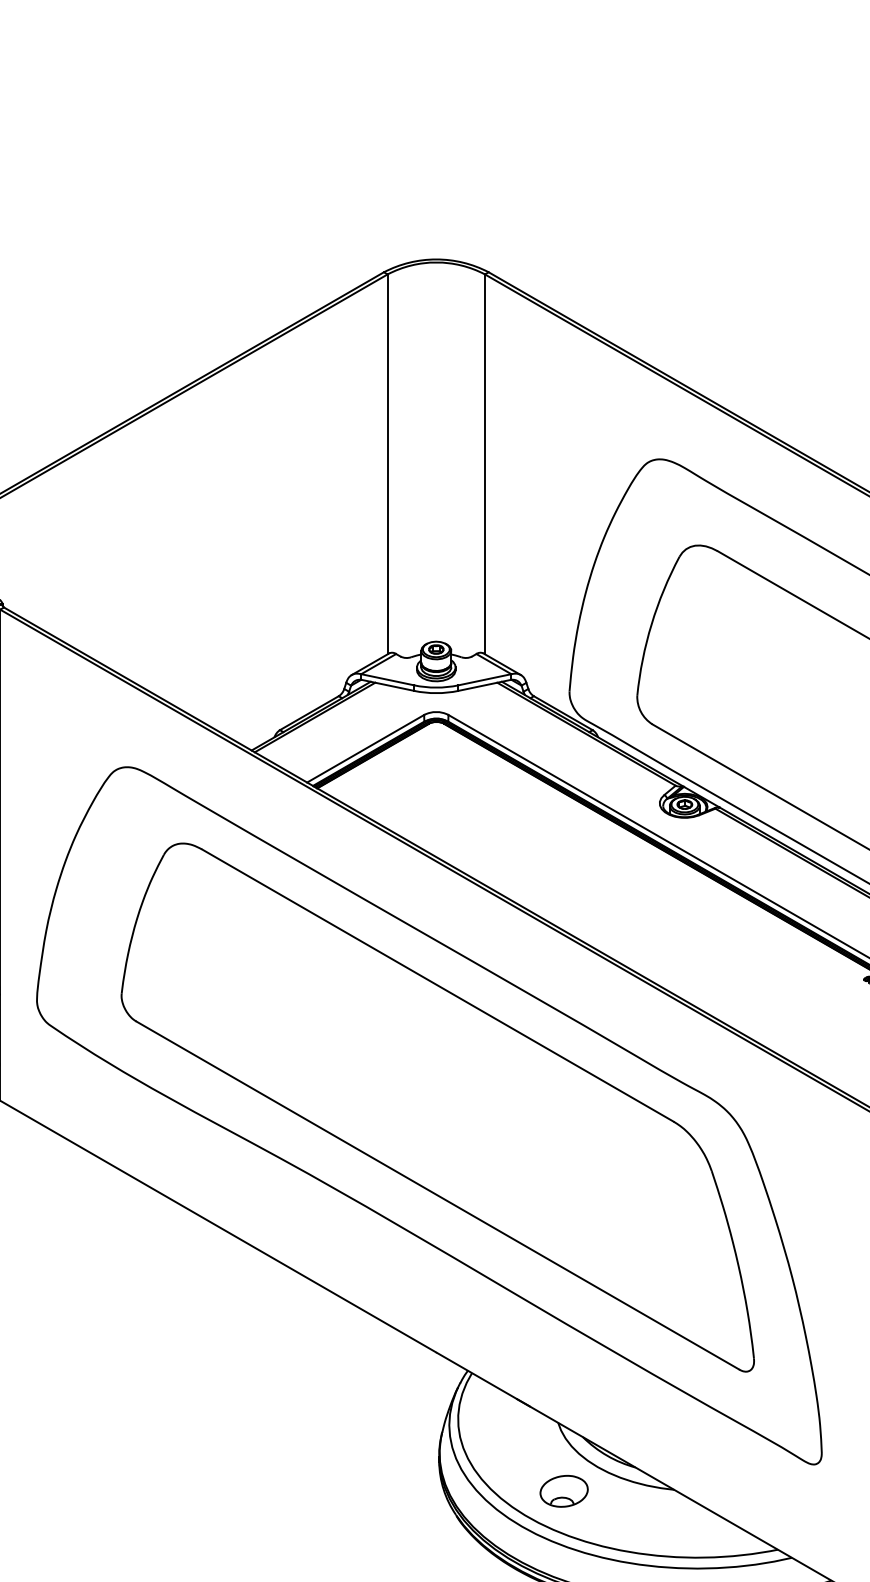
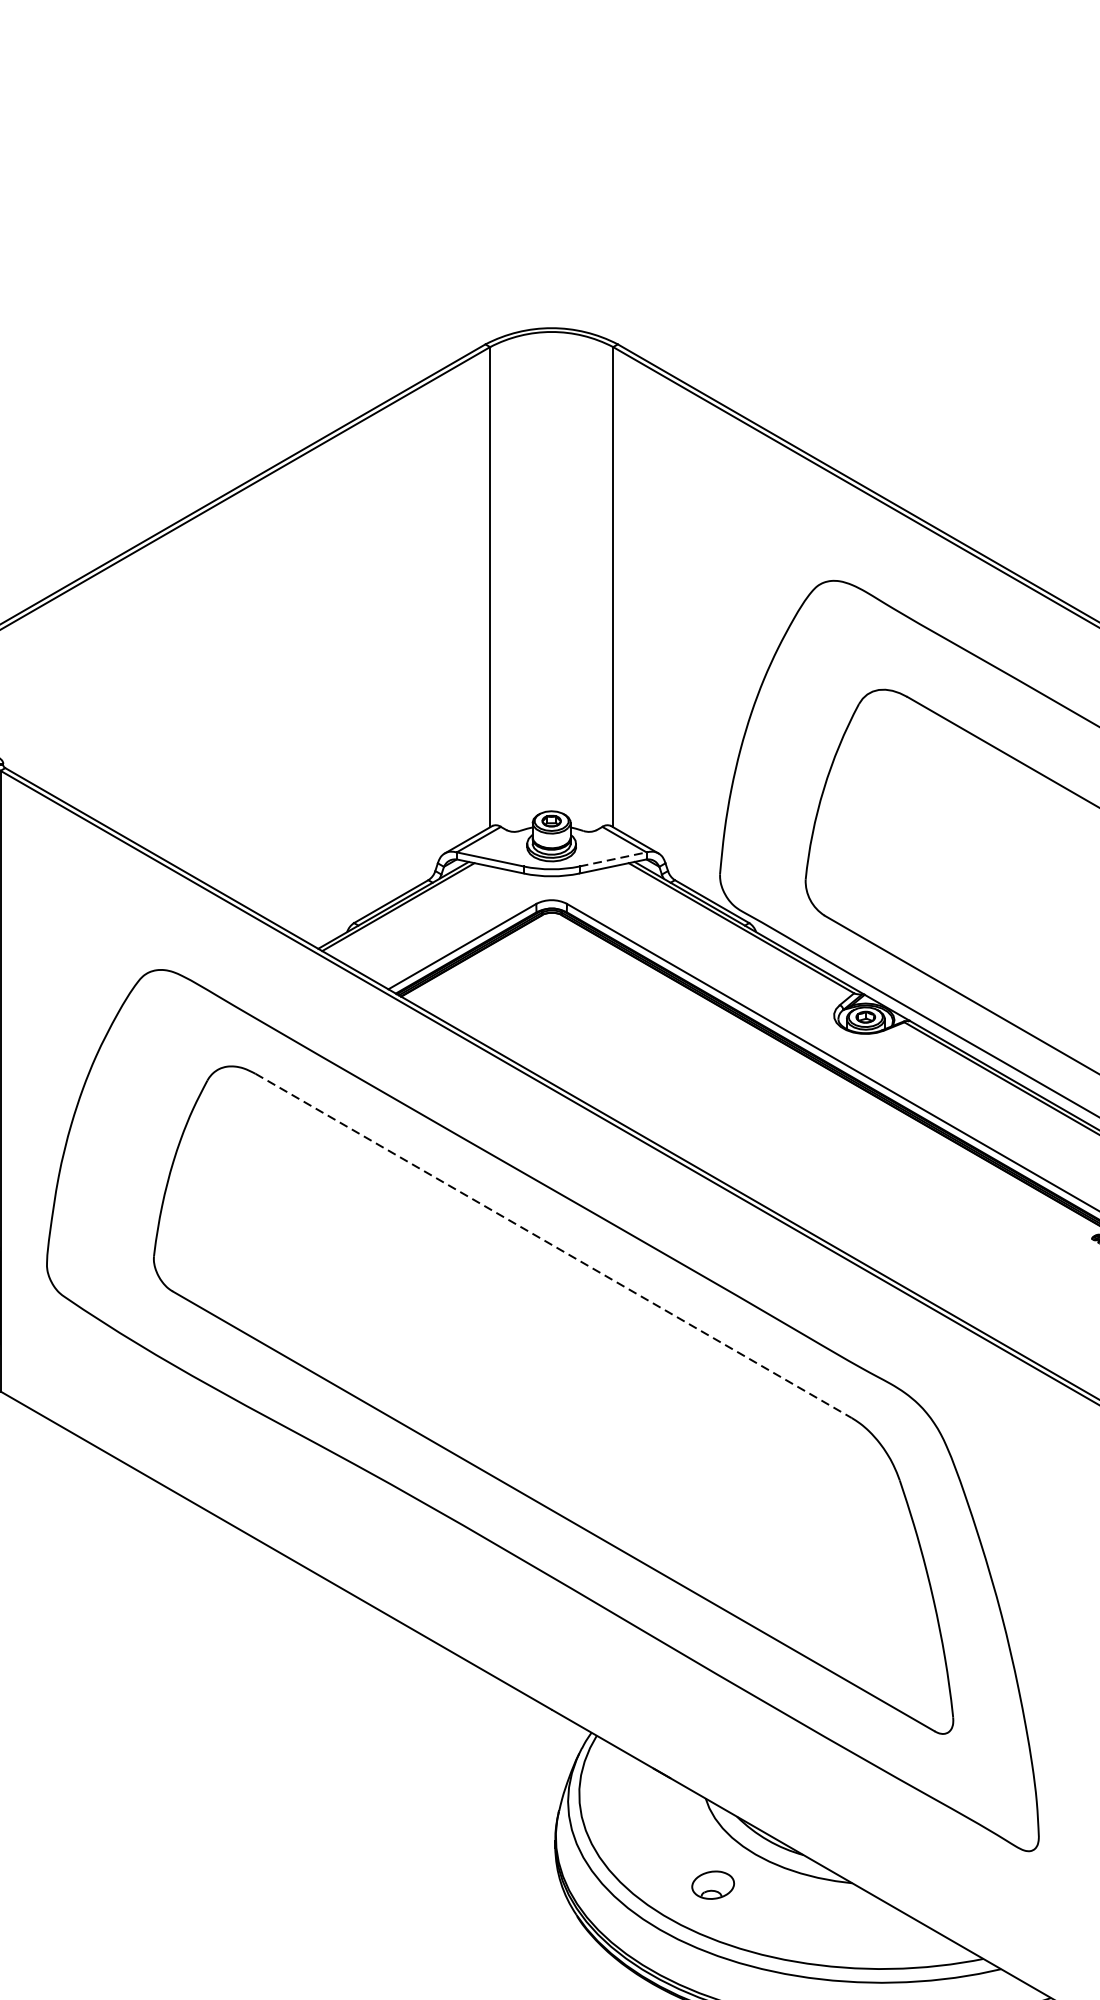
line: (485, 679) -> (613, 859), solid -> dashed
line: (438, 985) -> (554, 1245), solid -> dashed
part: (563, 1491) -> (712, 1885), size x0.7

